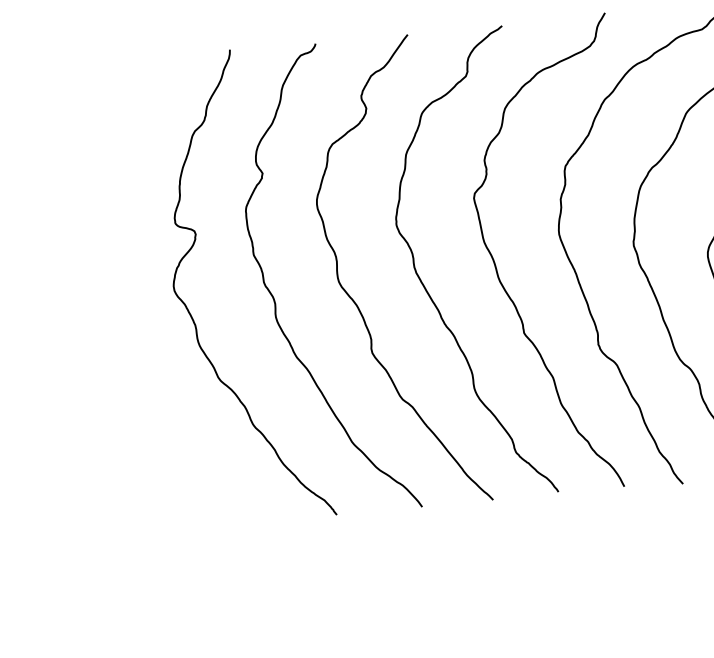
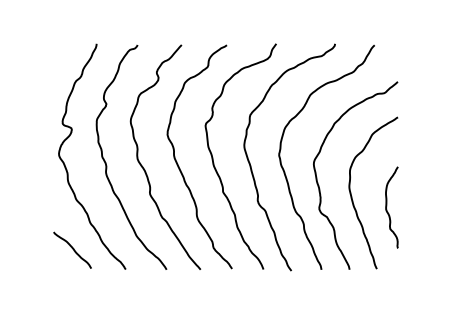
curve: (221, 484) -> (72, 249), added

